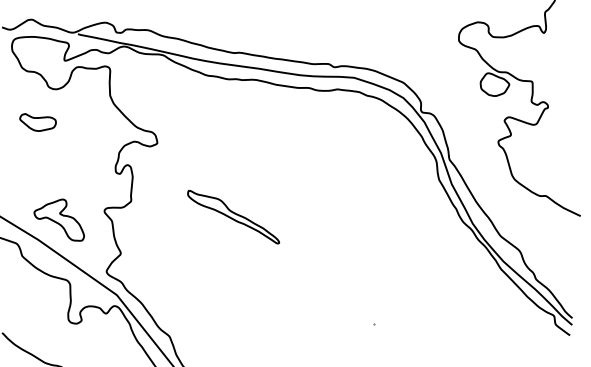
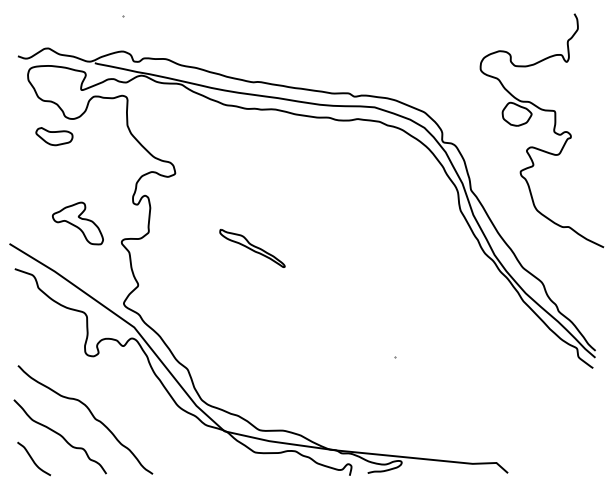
part: (38, 122) -> (54, 136), moved
part: (233, 217) -> (252, 248), size x0.7
part: (58, 220) -> (77, 223), moved

